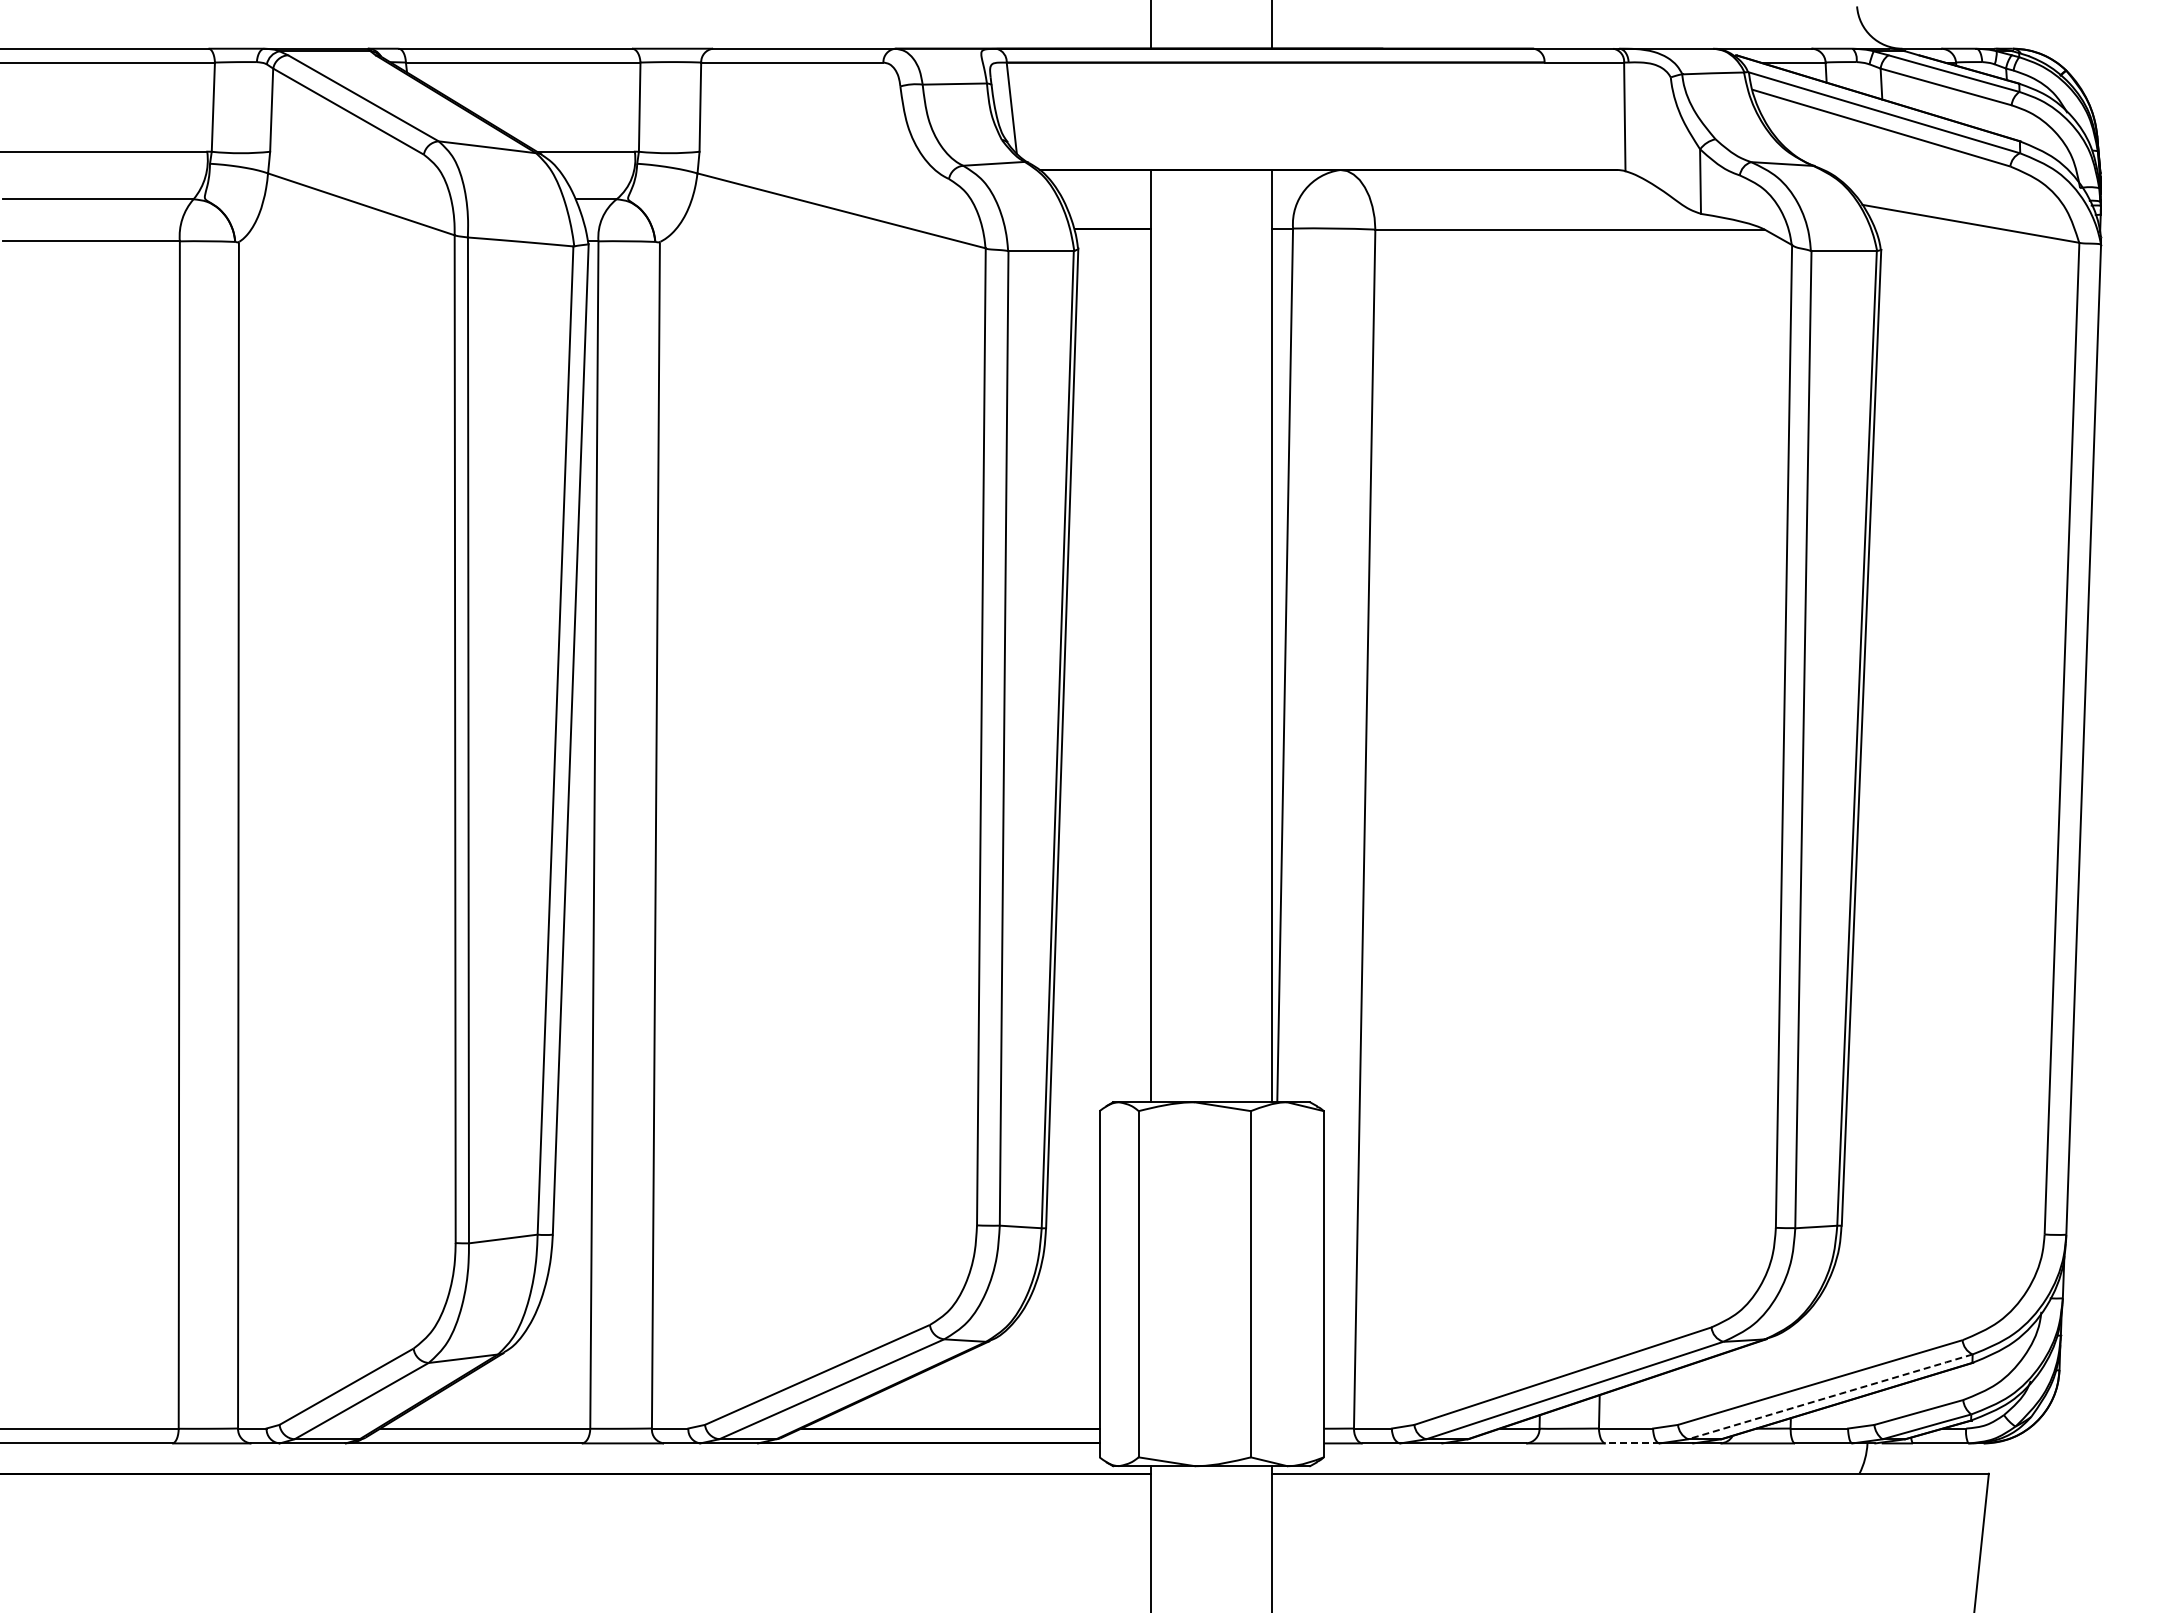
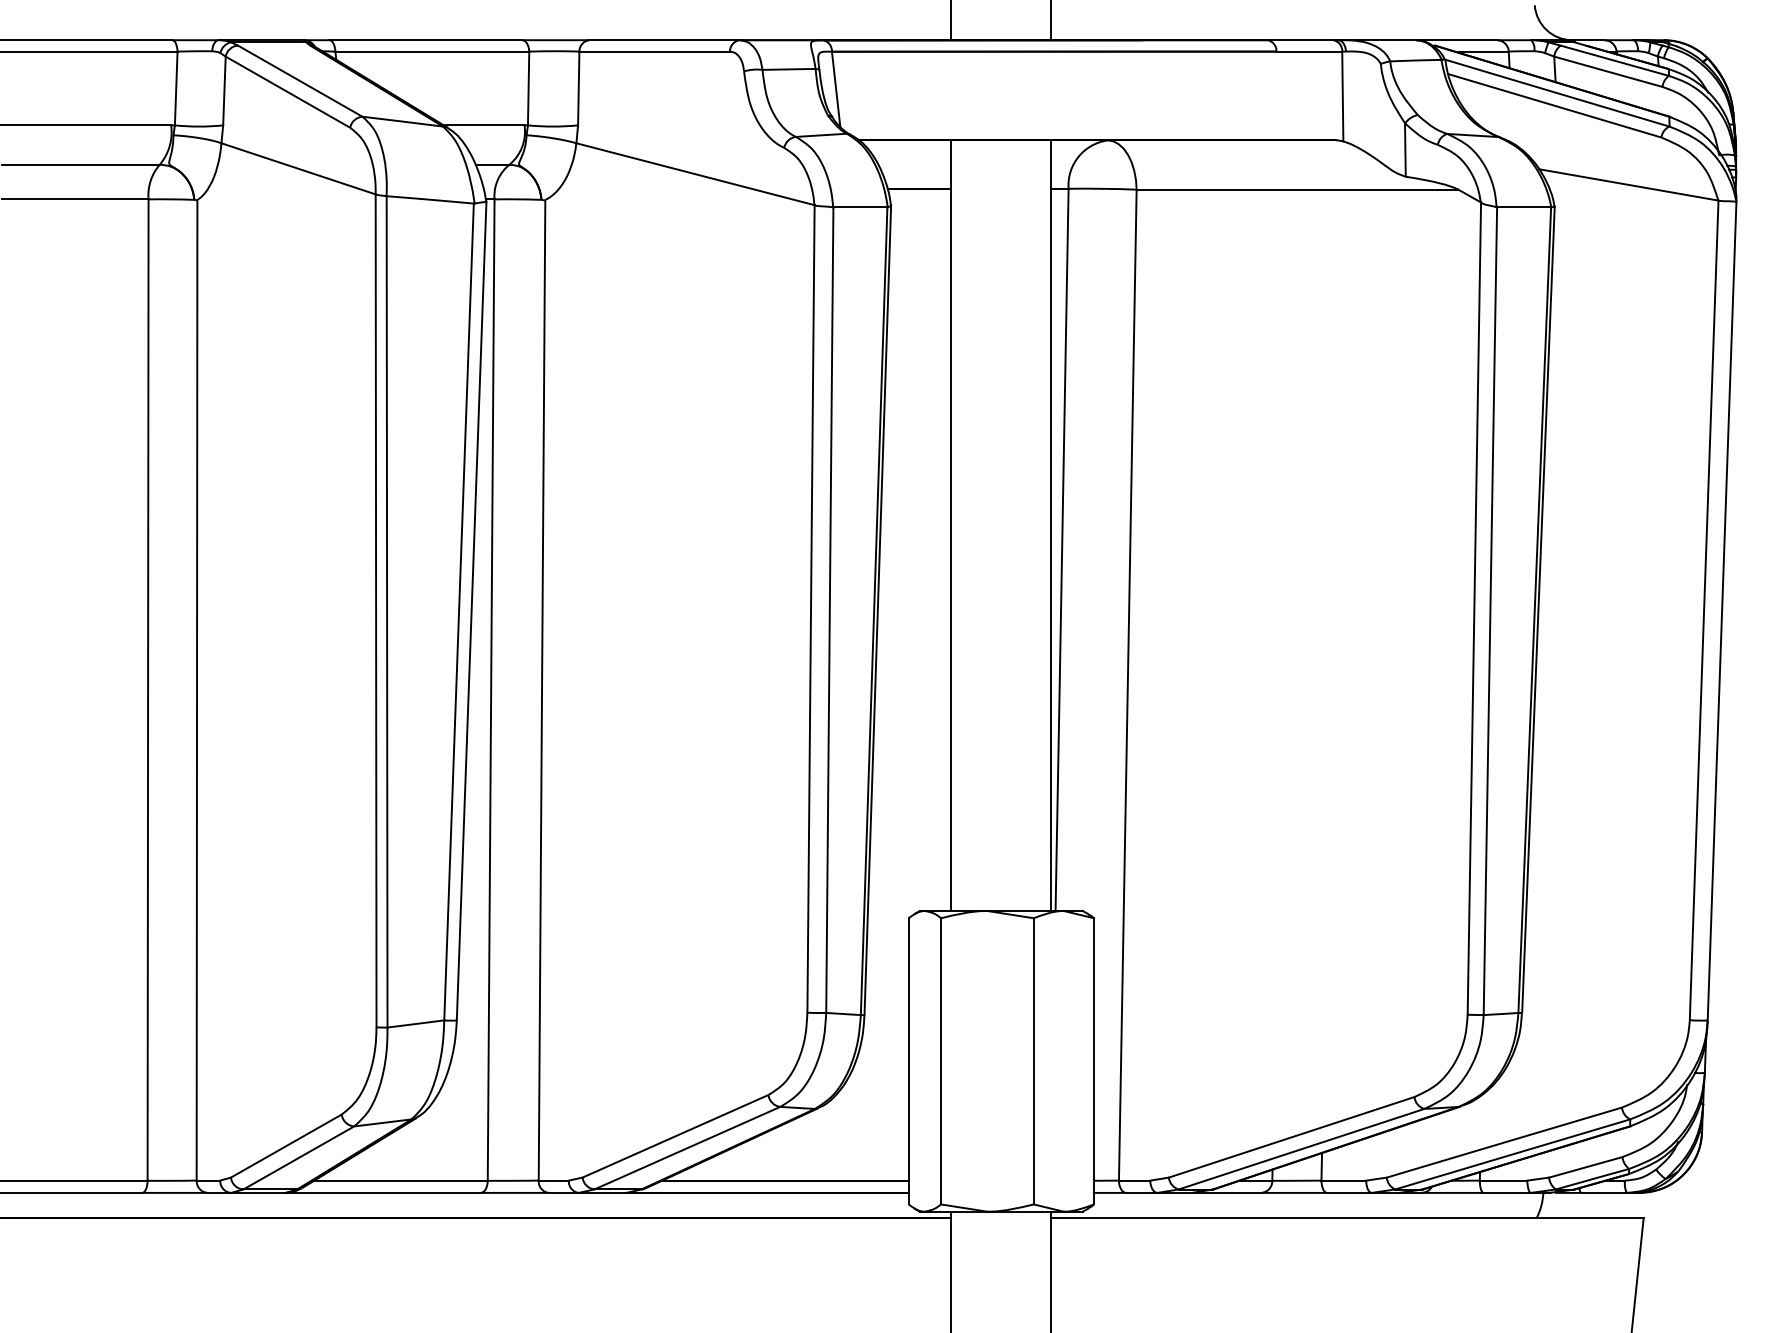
line: (1831, 1396) -> (1513, 1154), dashed -> solid
line: (1632, 1443) -> (1349, 1192), dashed -> solid

